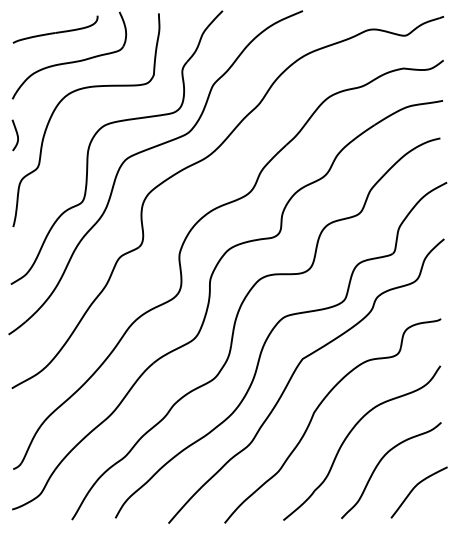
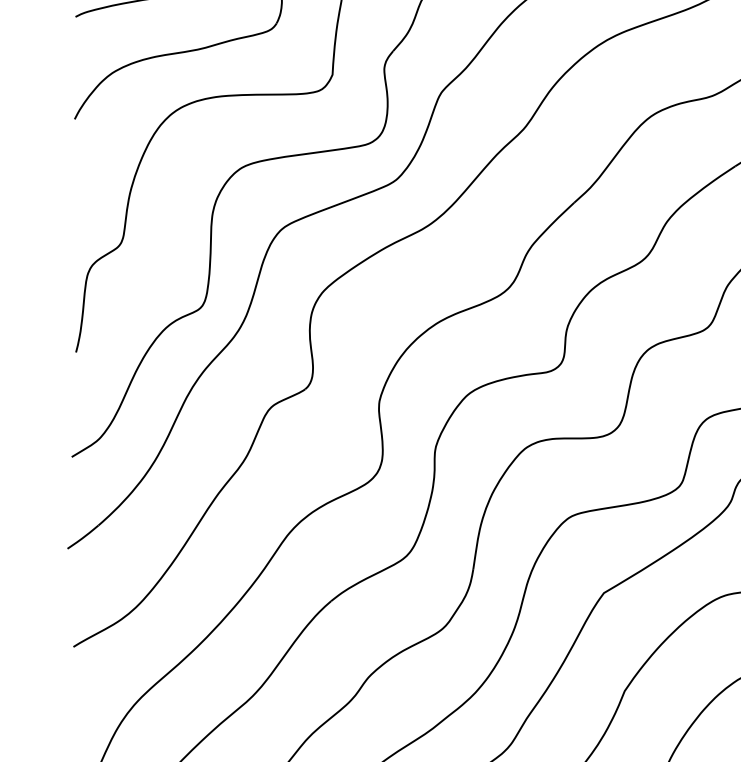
curve: (16, 135) -> (81, 185), removed

